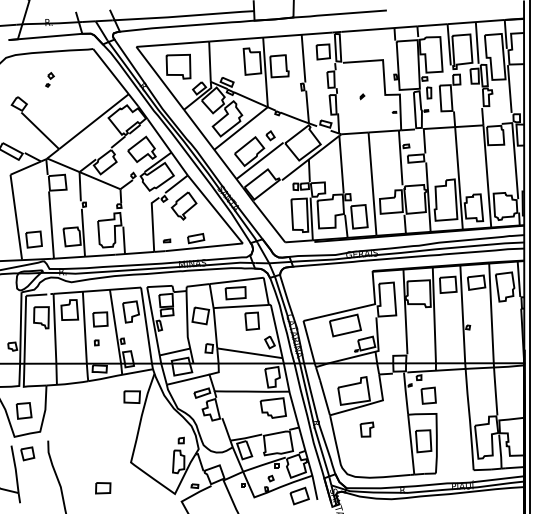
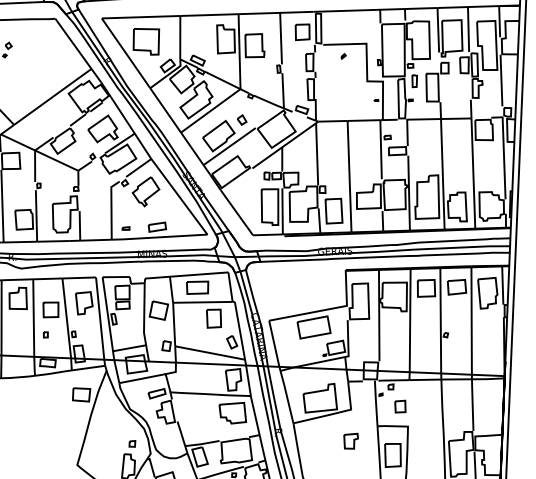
part: (362, 96) -> (343, 56), moved
part: (428, 395) -> (400, 406), size x0.7
part: (366, 429) -> (350, 441), moved

